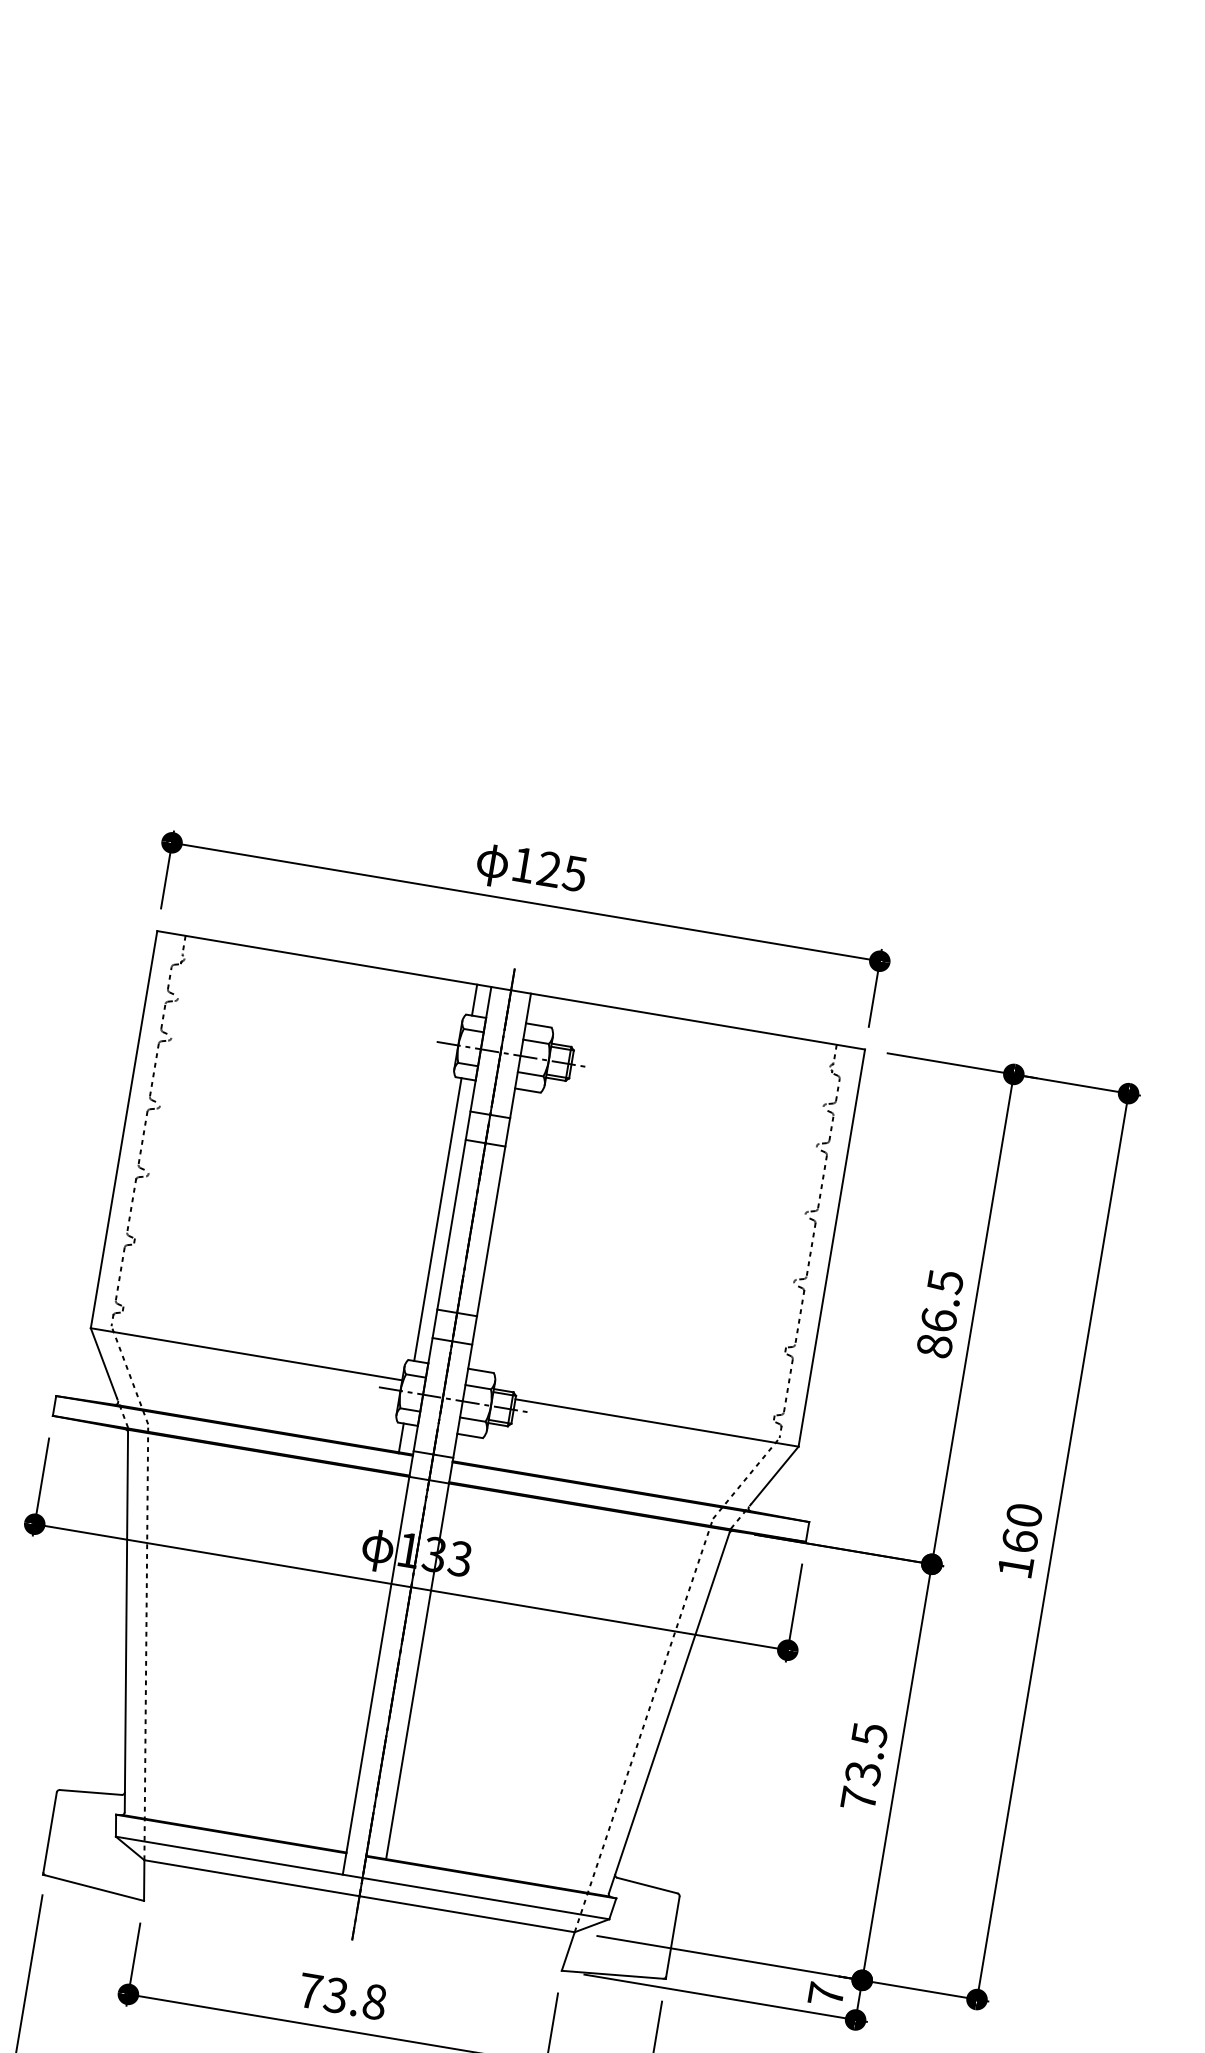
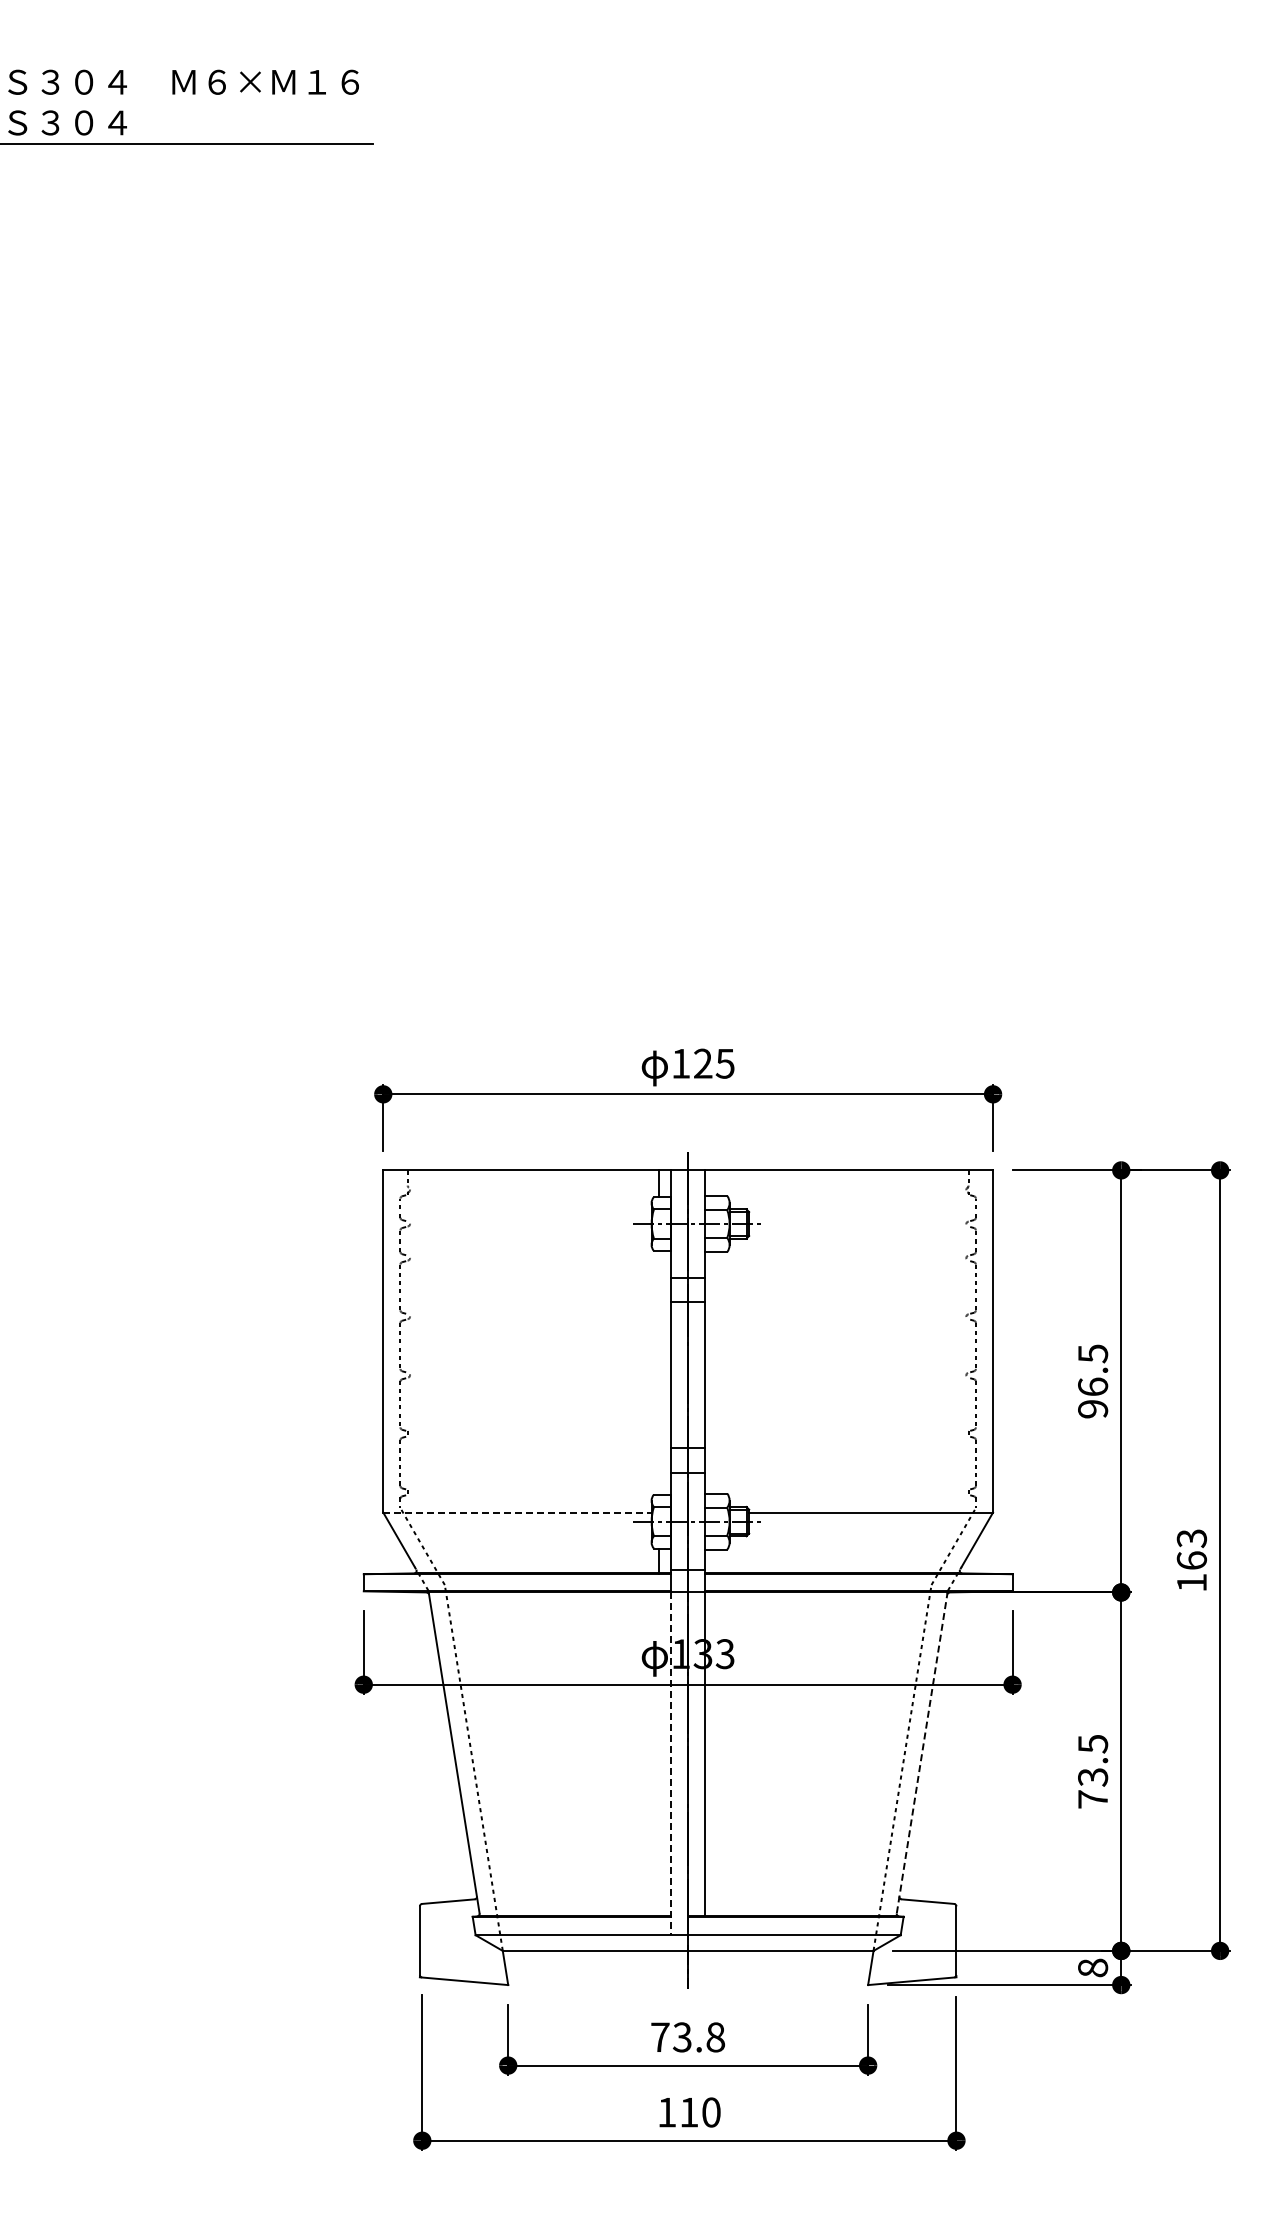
line: (437, 1219) -> (658, 1372), removed
text: (935, 1346) -> (1093, 1409), 86.5 -> 96.5
line: (246, 1354) -> (517, 1512), solid -> dashed
text: (1023, 1515) -> (1191, 1538), 160 -> 163
line: (376, 1676) -> (671, 1764), solid -> dashed
line: (670, 1711) -> (922, 1752), solid -> dashed
text: (826, 1994) -> (1093, 1967), 7 -> 8

